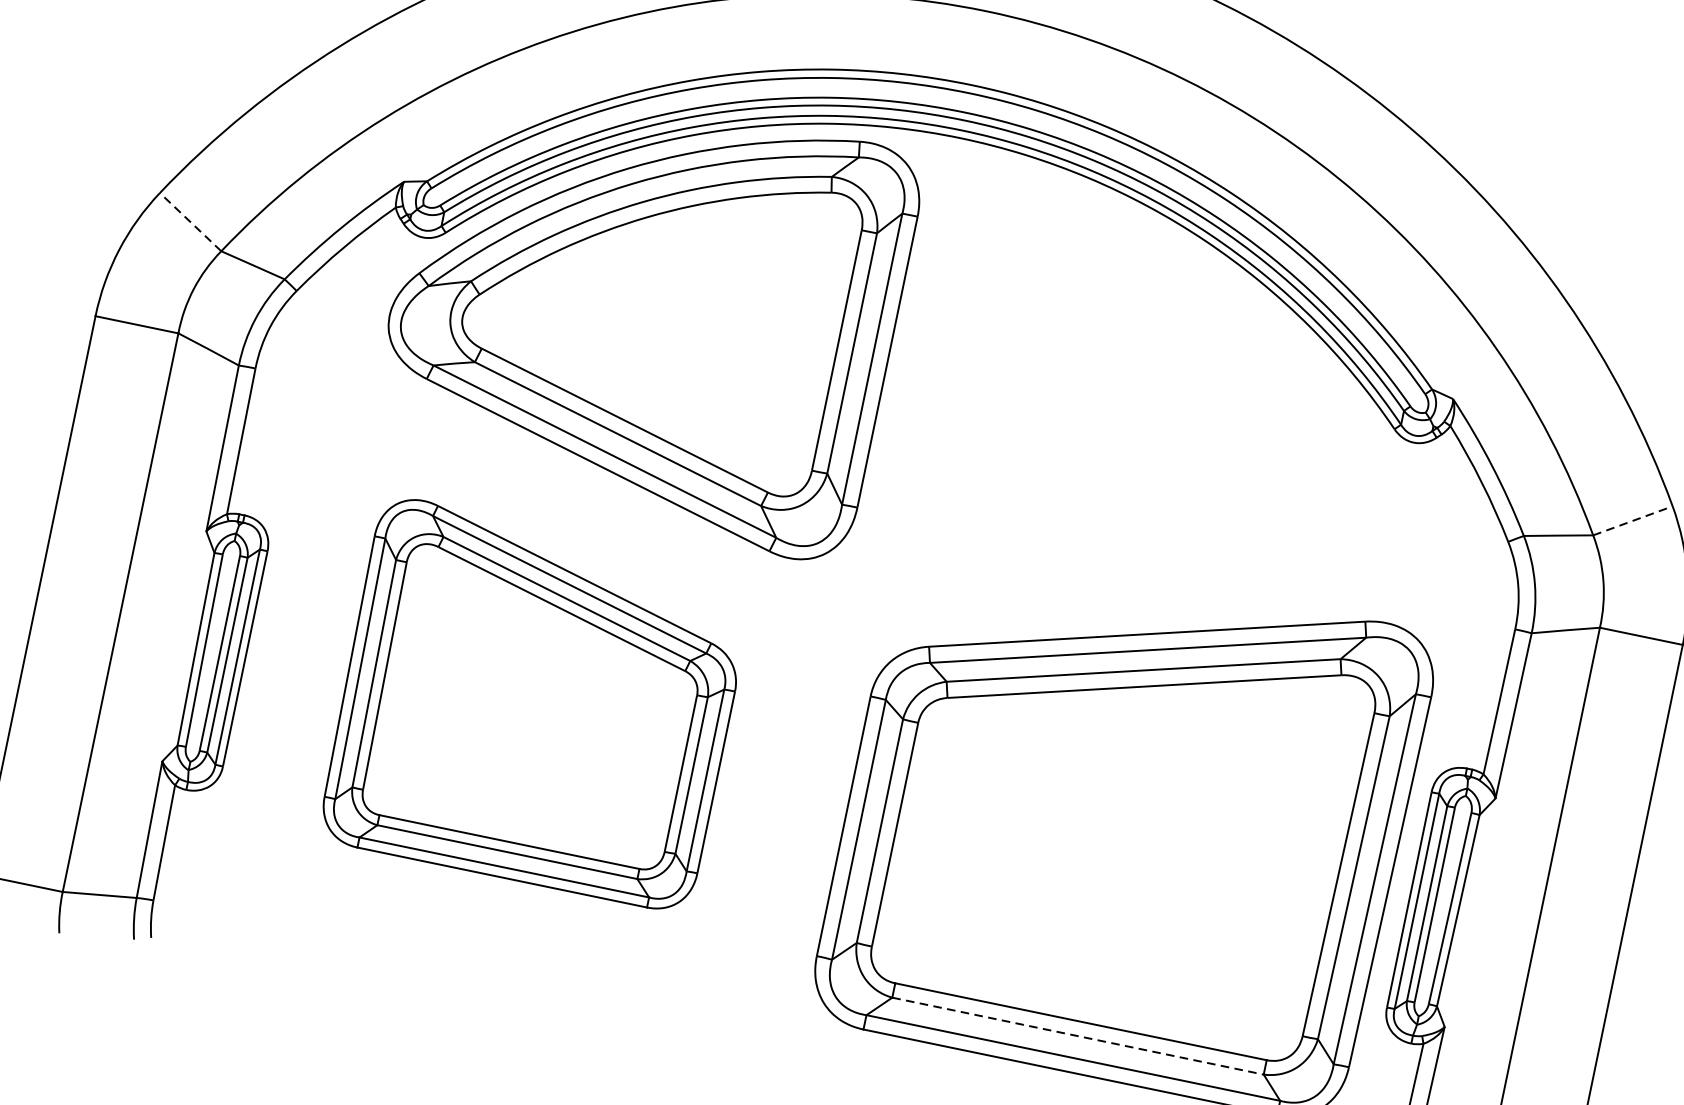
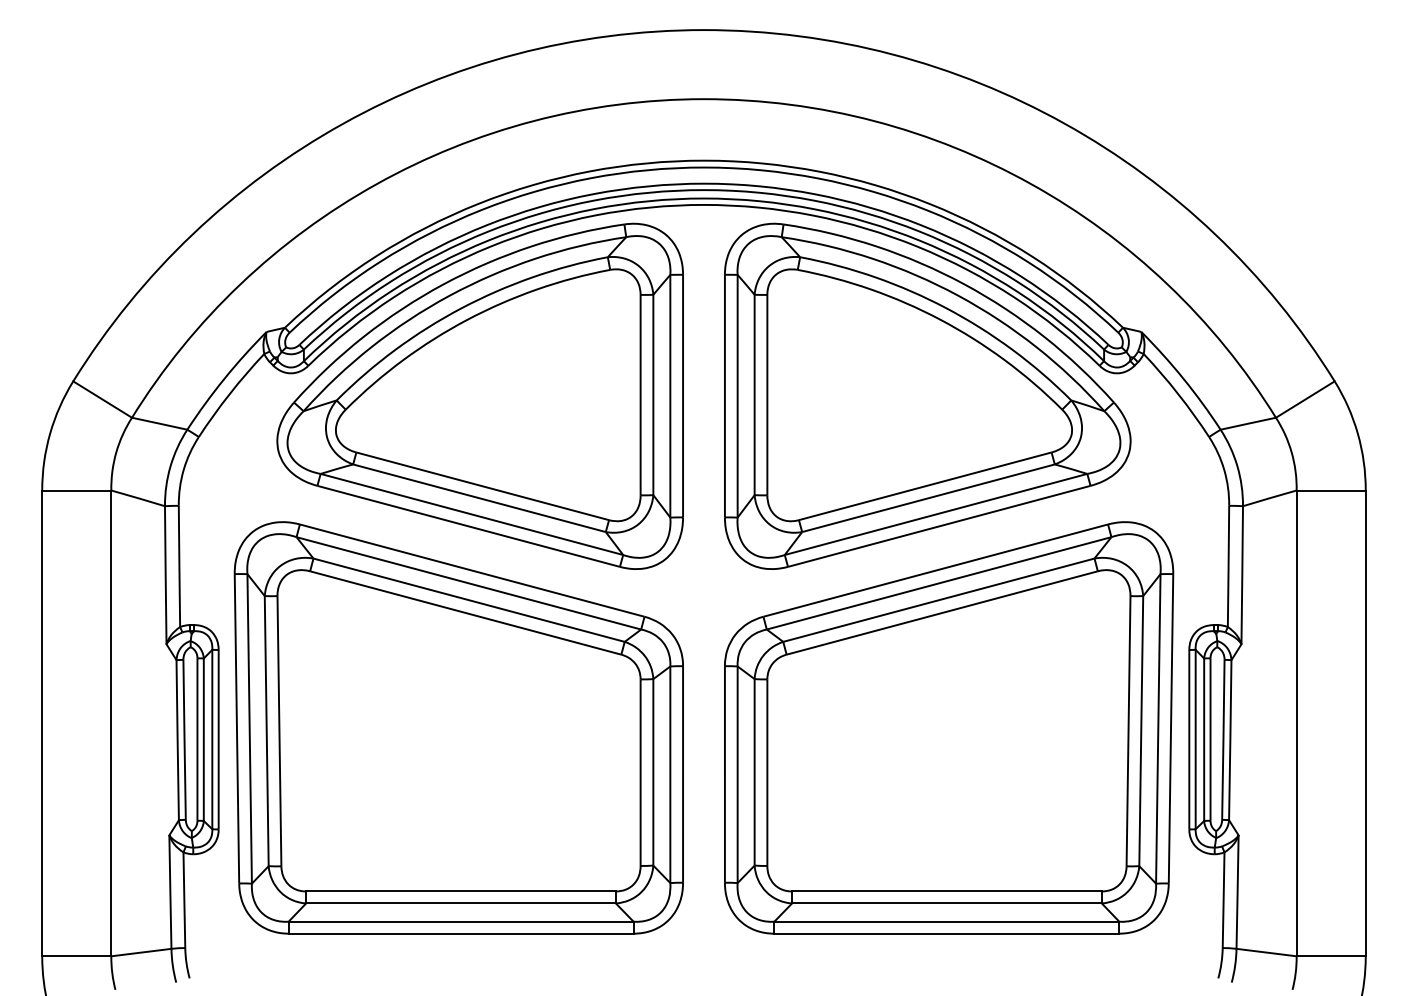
line: (190, 222) -> (102, 399), dashed -> solid
part: (1180, 422) -> (927, 395), added
line: (1633, 520) -> (1305, 399), dashed -> solid
part: (535, 703) -> (458, 727), size x1.43
line: (1077, 1036) -> (946, 903), dashed -> solid

